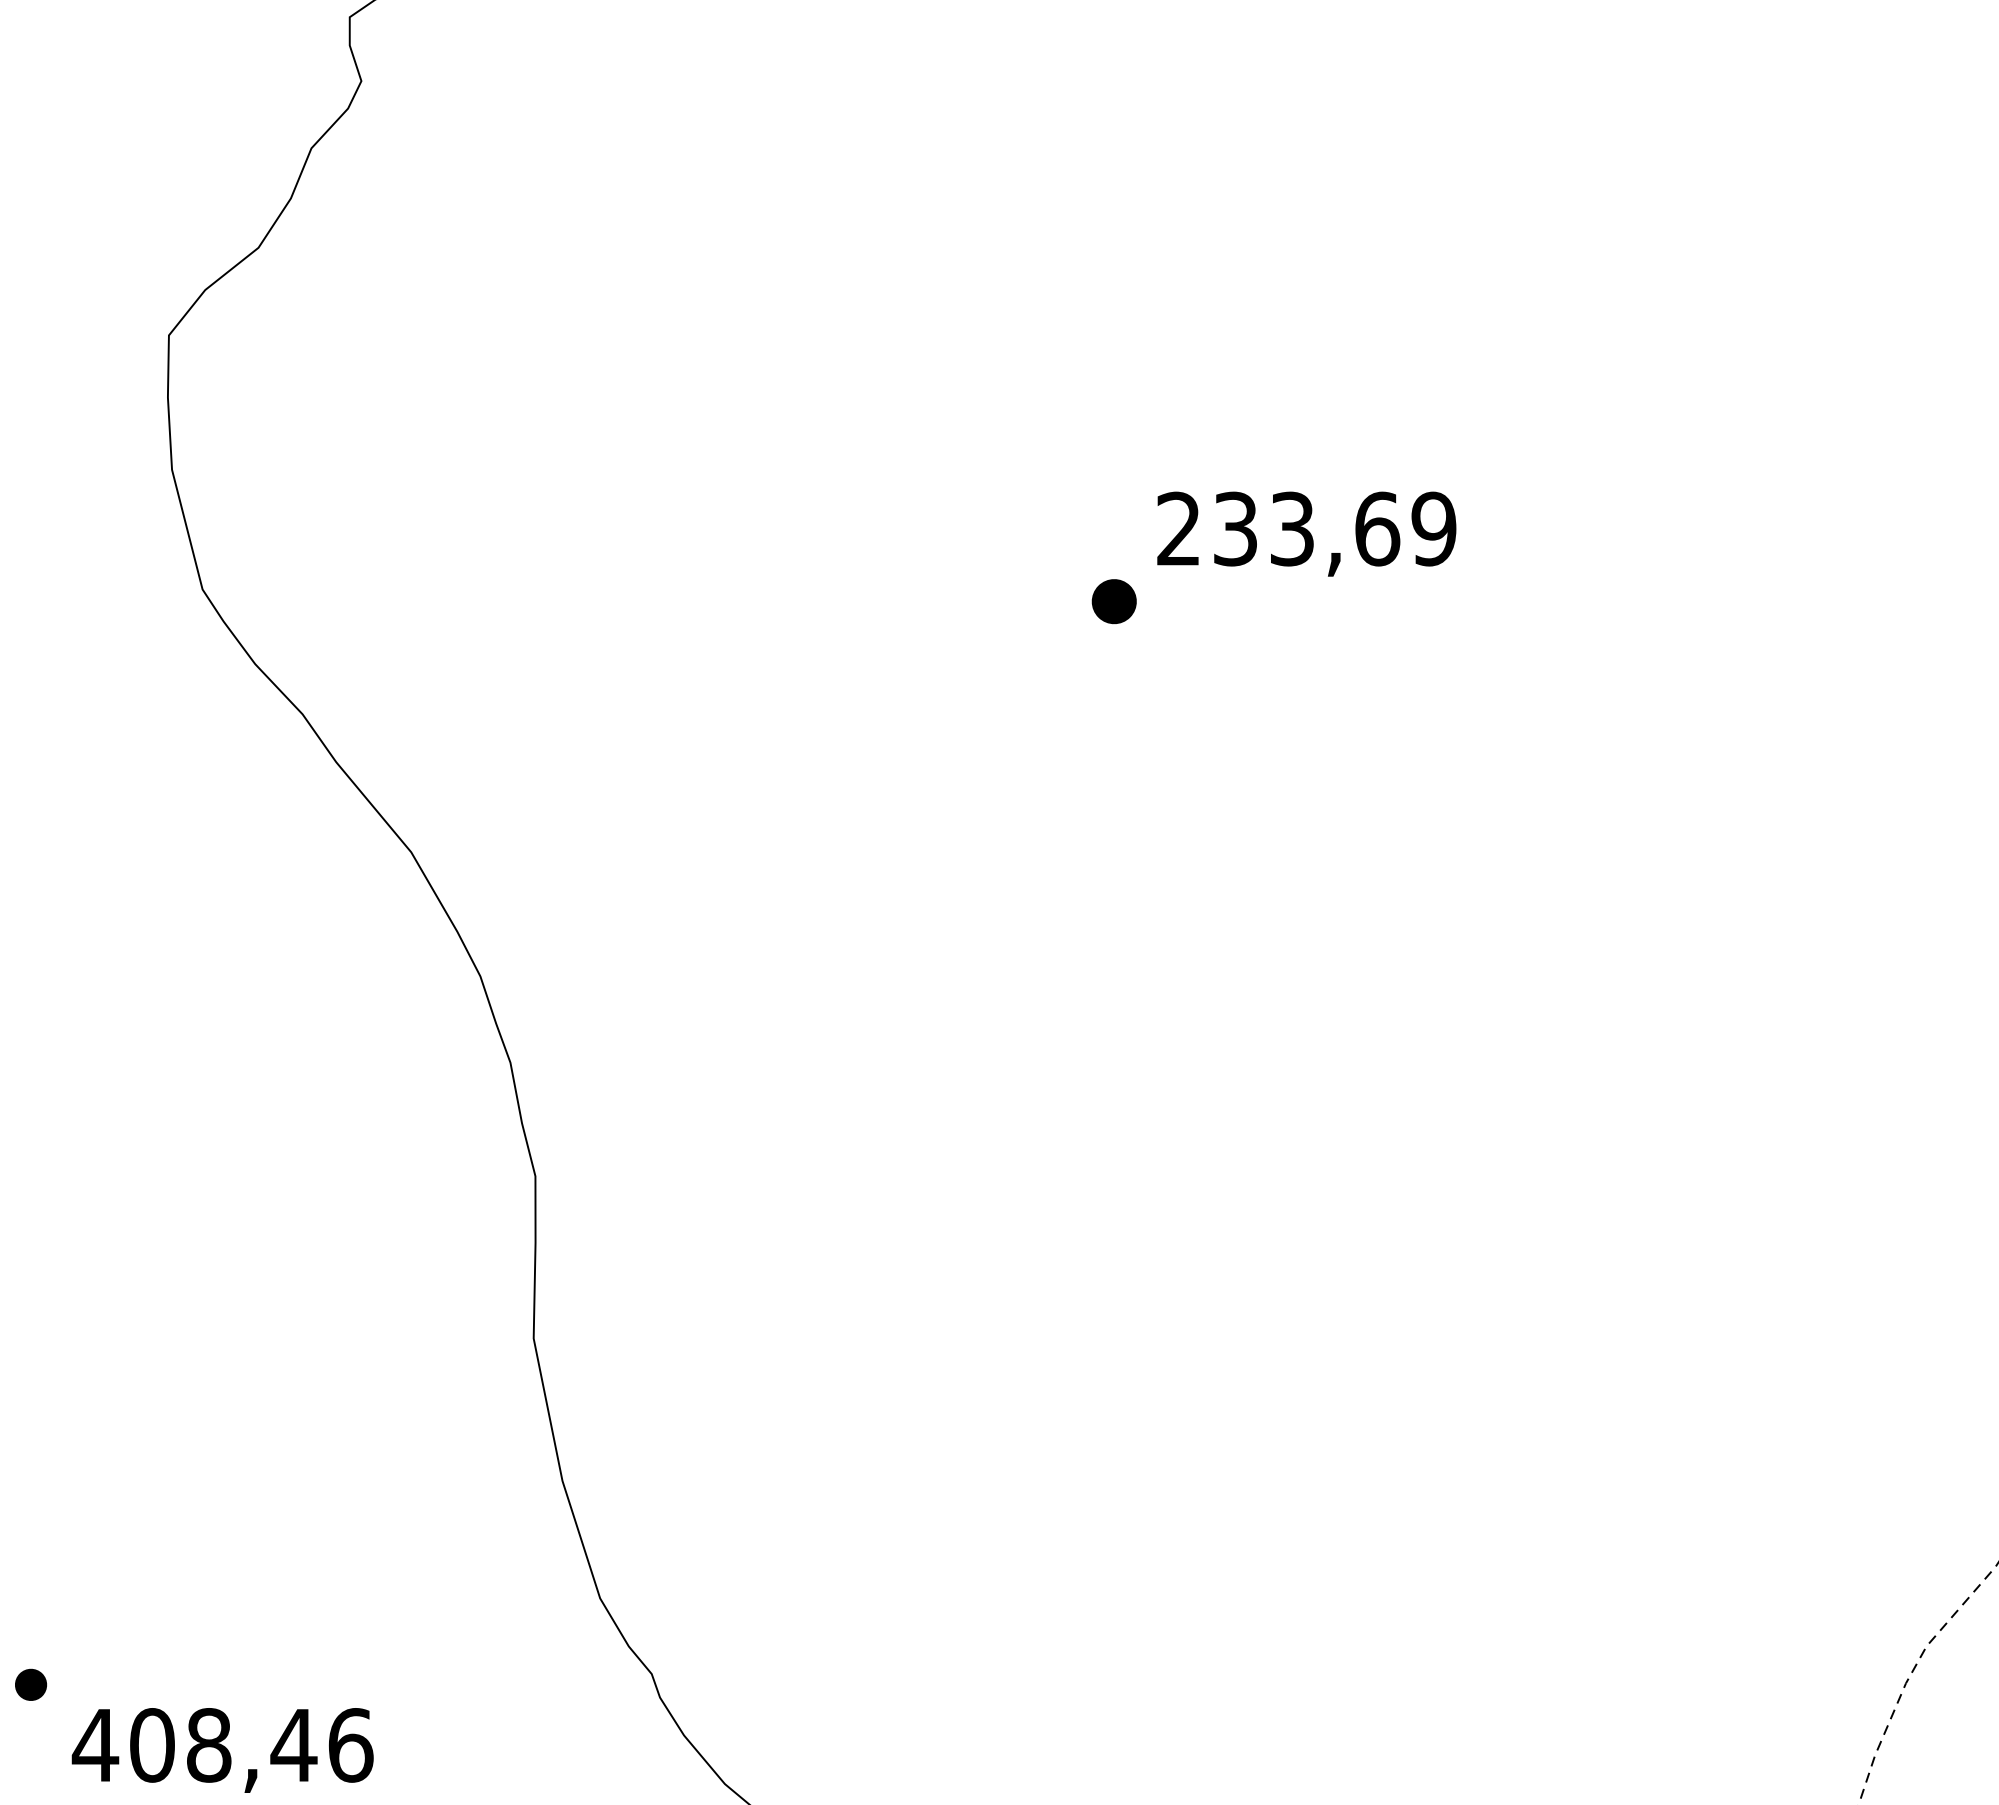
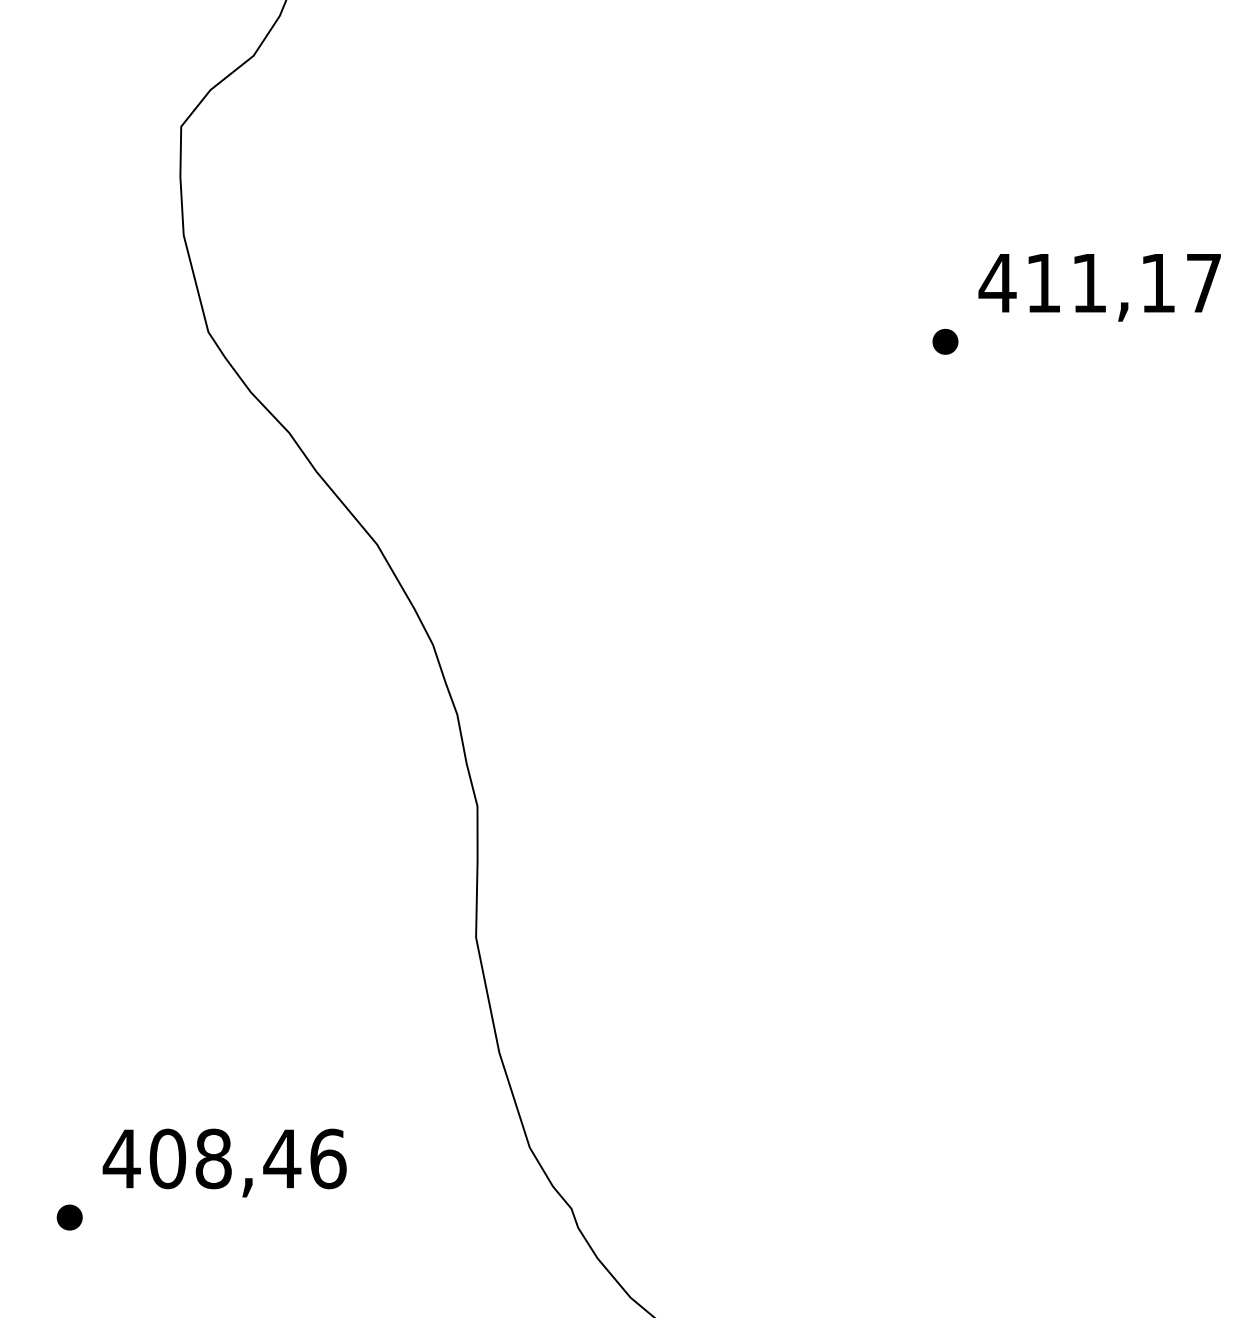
text: (1305, 528) -> (1100, 282), 233,69 -> 411,17
part: (1114, 601) -> (945, 341), size x0.71
text: (222, 1750) -> (224, 1163), moved

